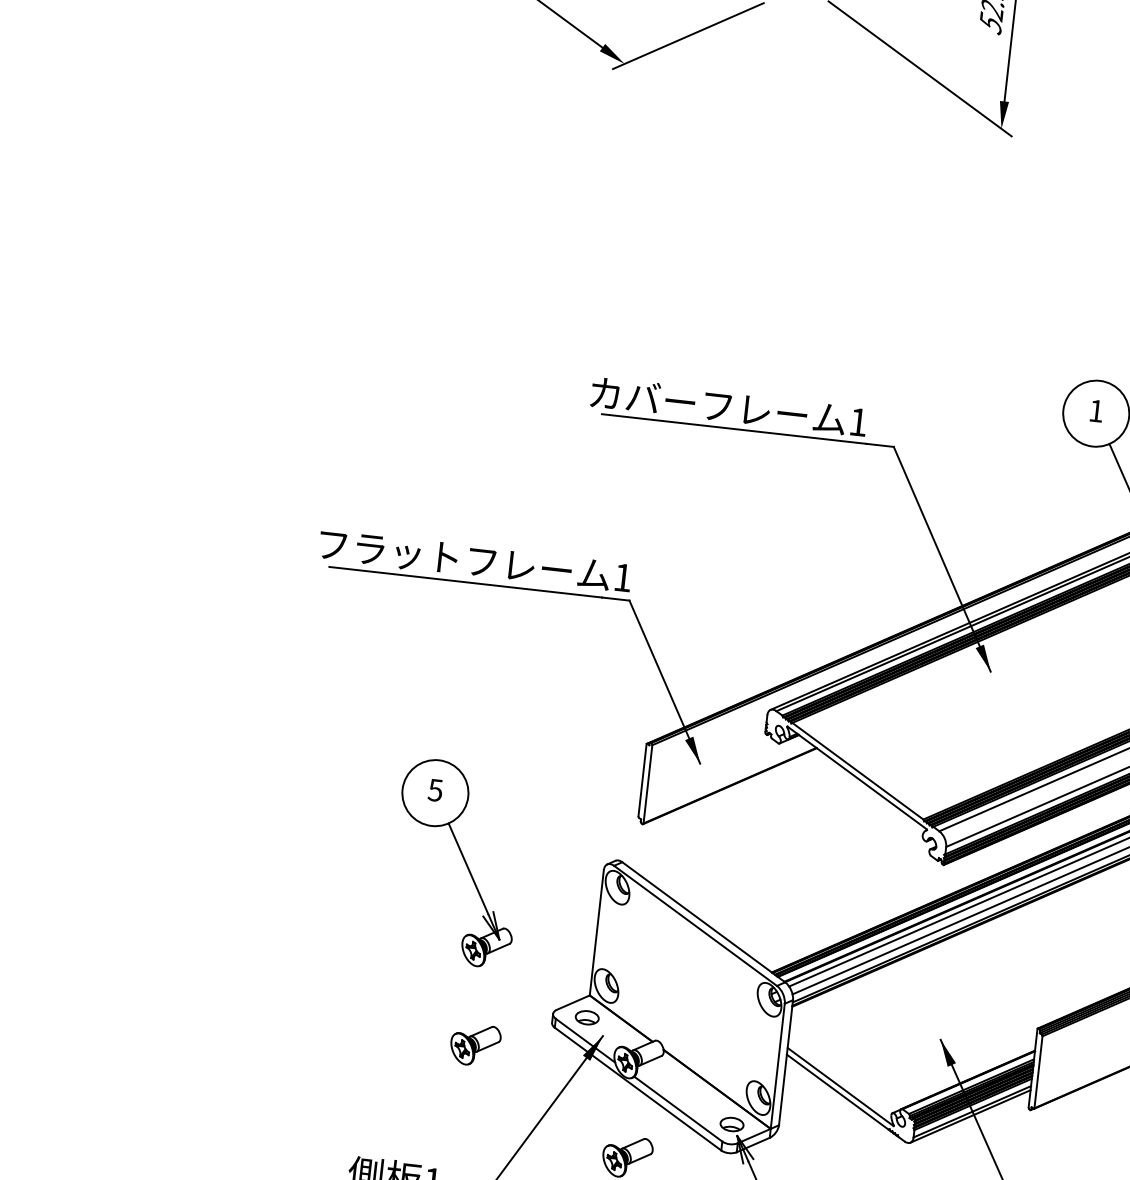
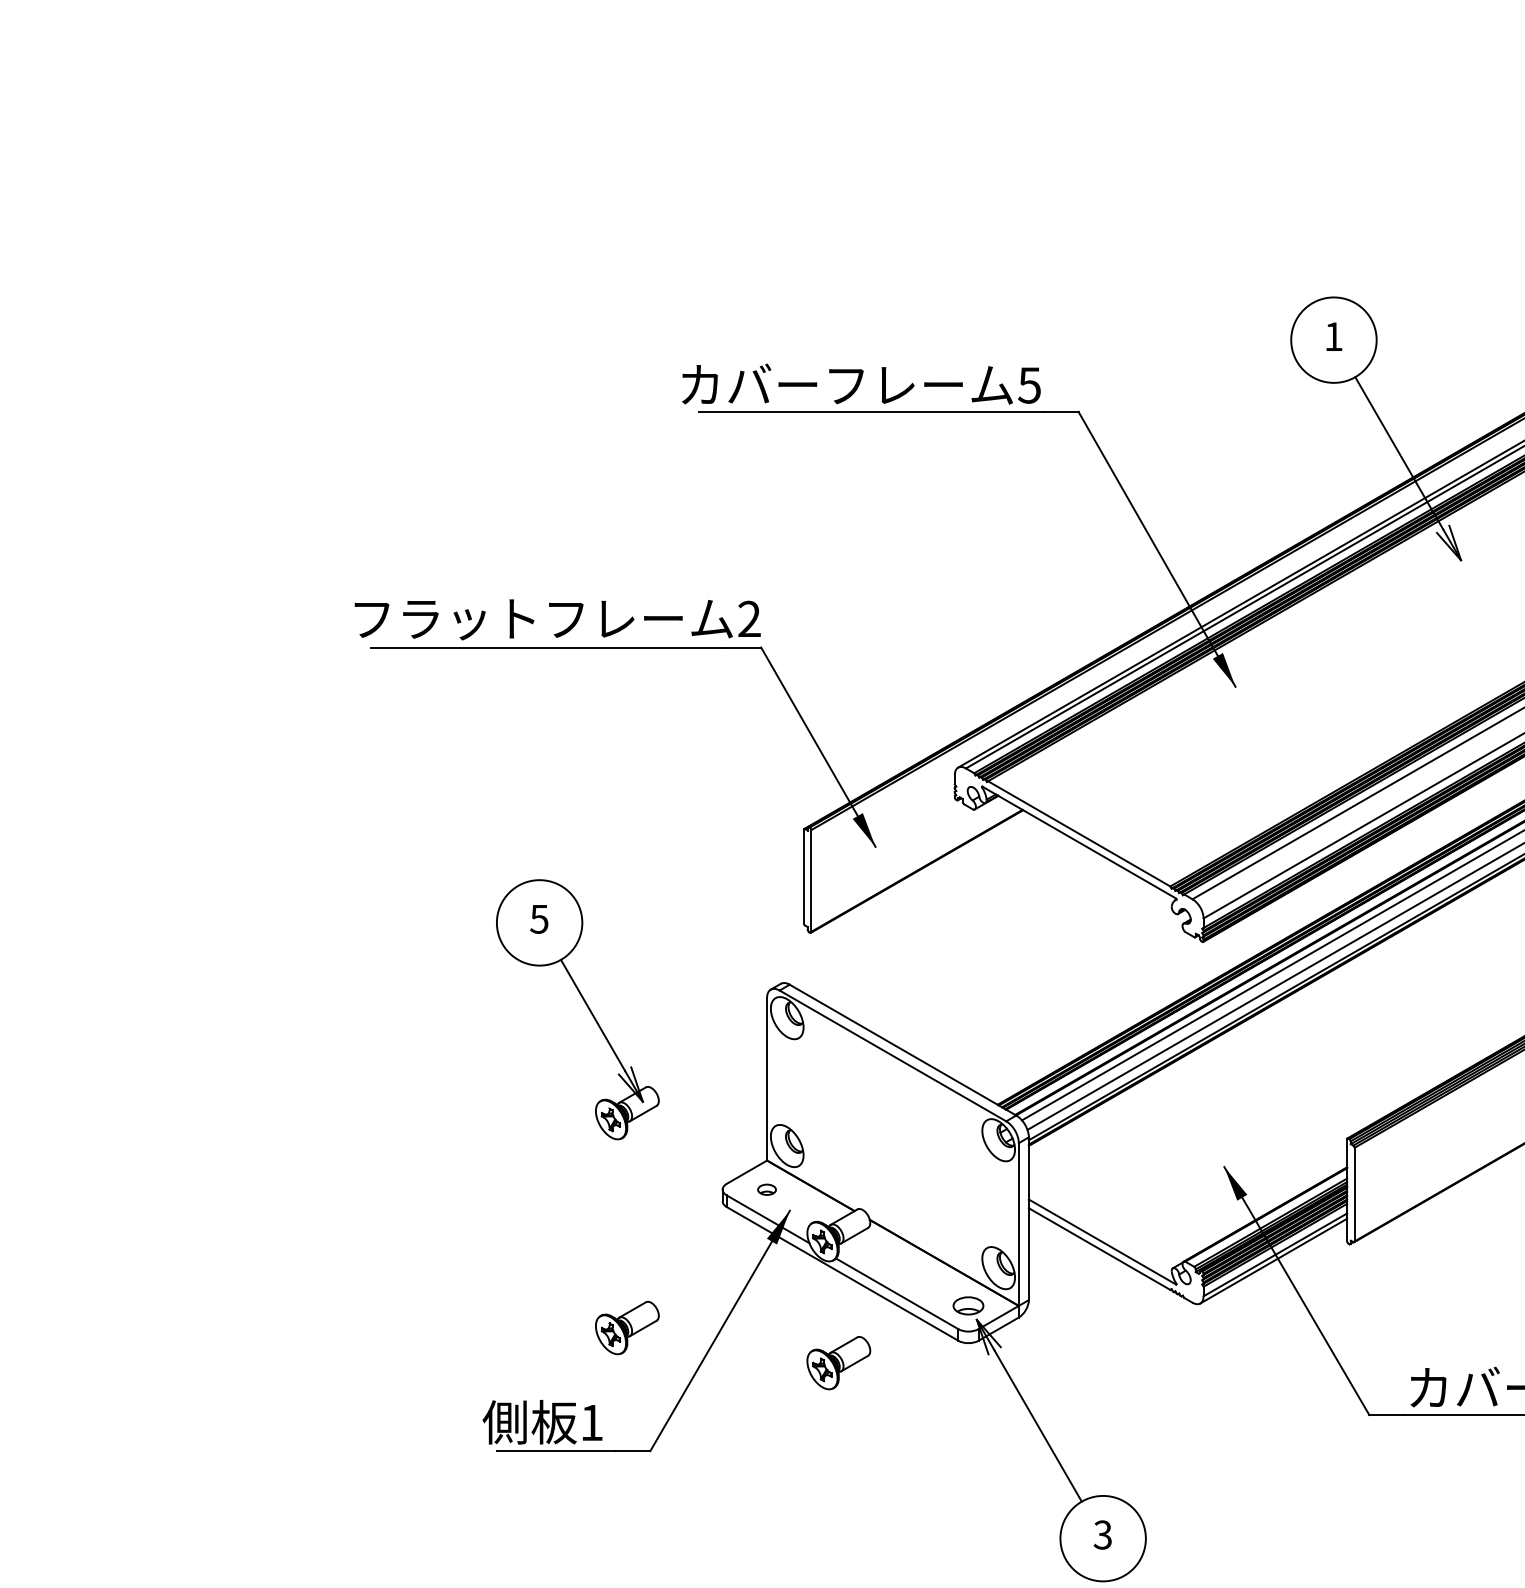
text: (858, 422) -> (1029, 385), 1 -> 5
text: (622, 577) -> (749, 618), 1 -> 2
part: (586, 1017) -> (766, 1189), size x0.6
part: (475, 1044) -> (627, 1327), moved

